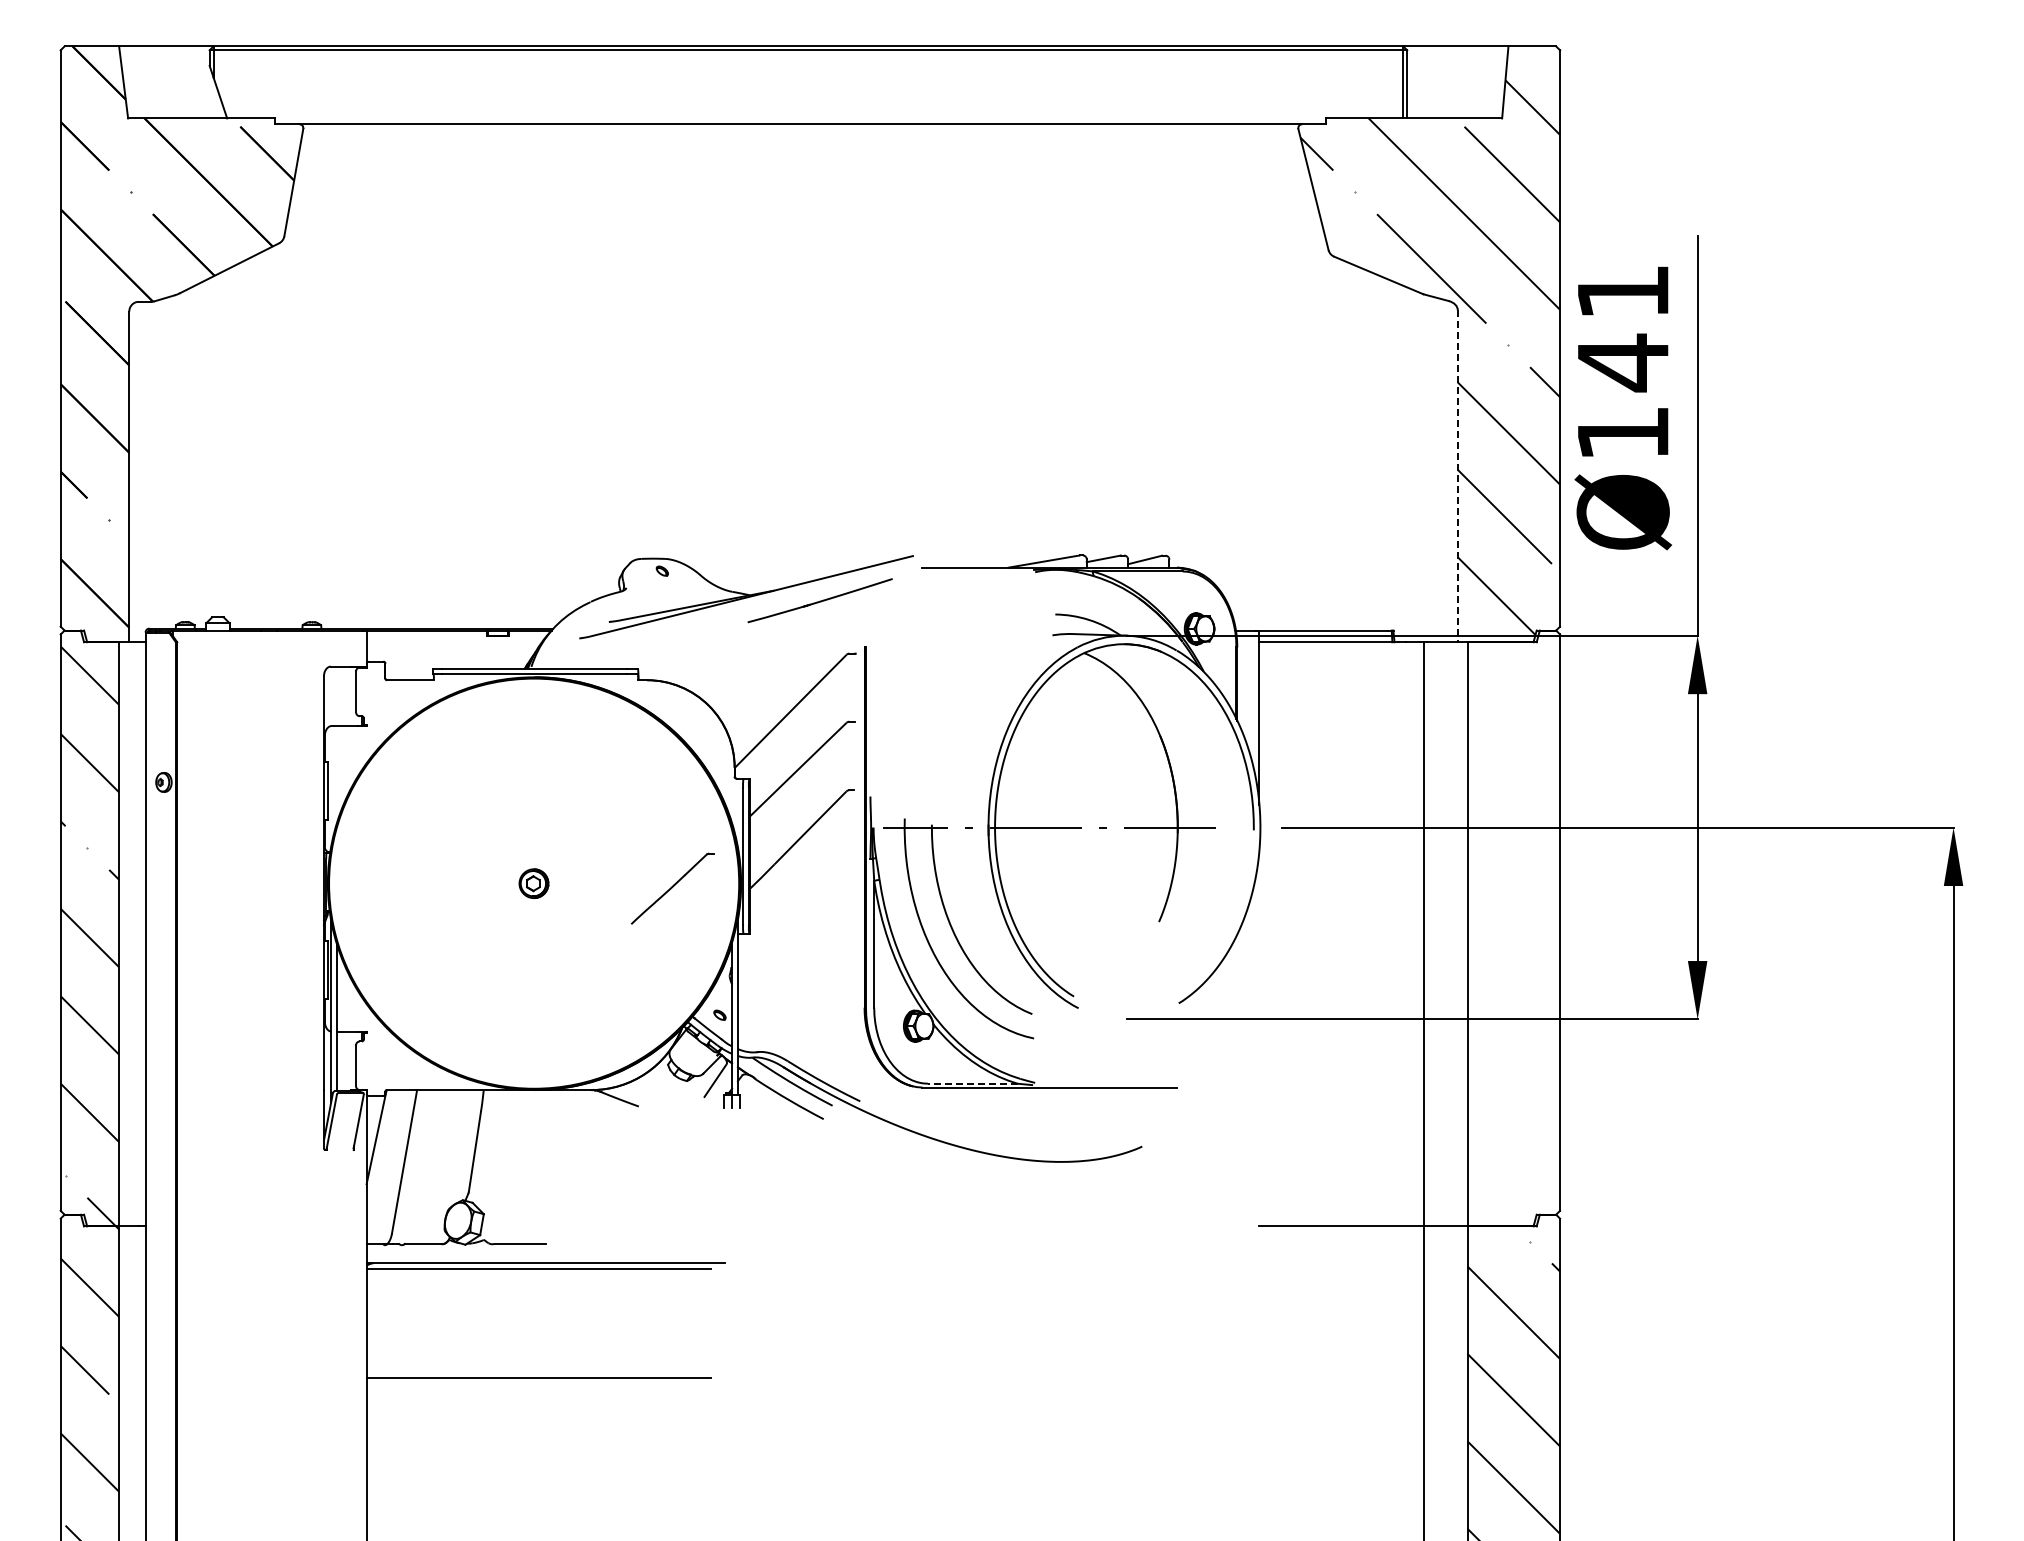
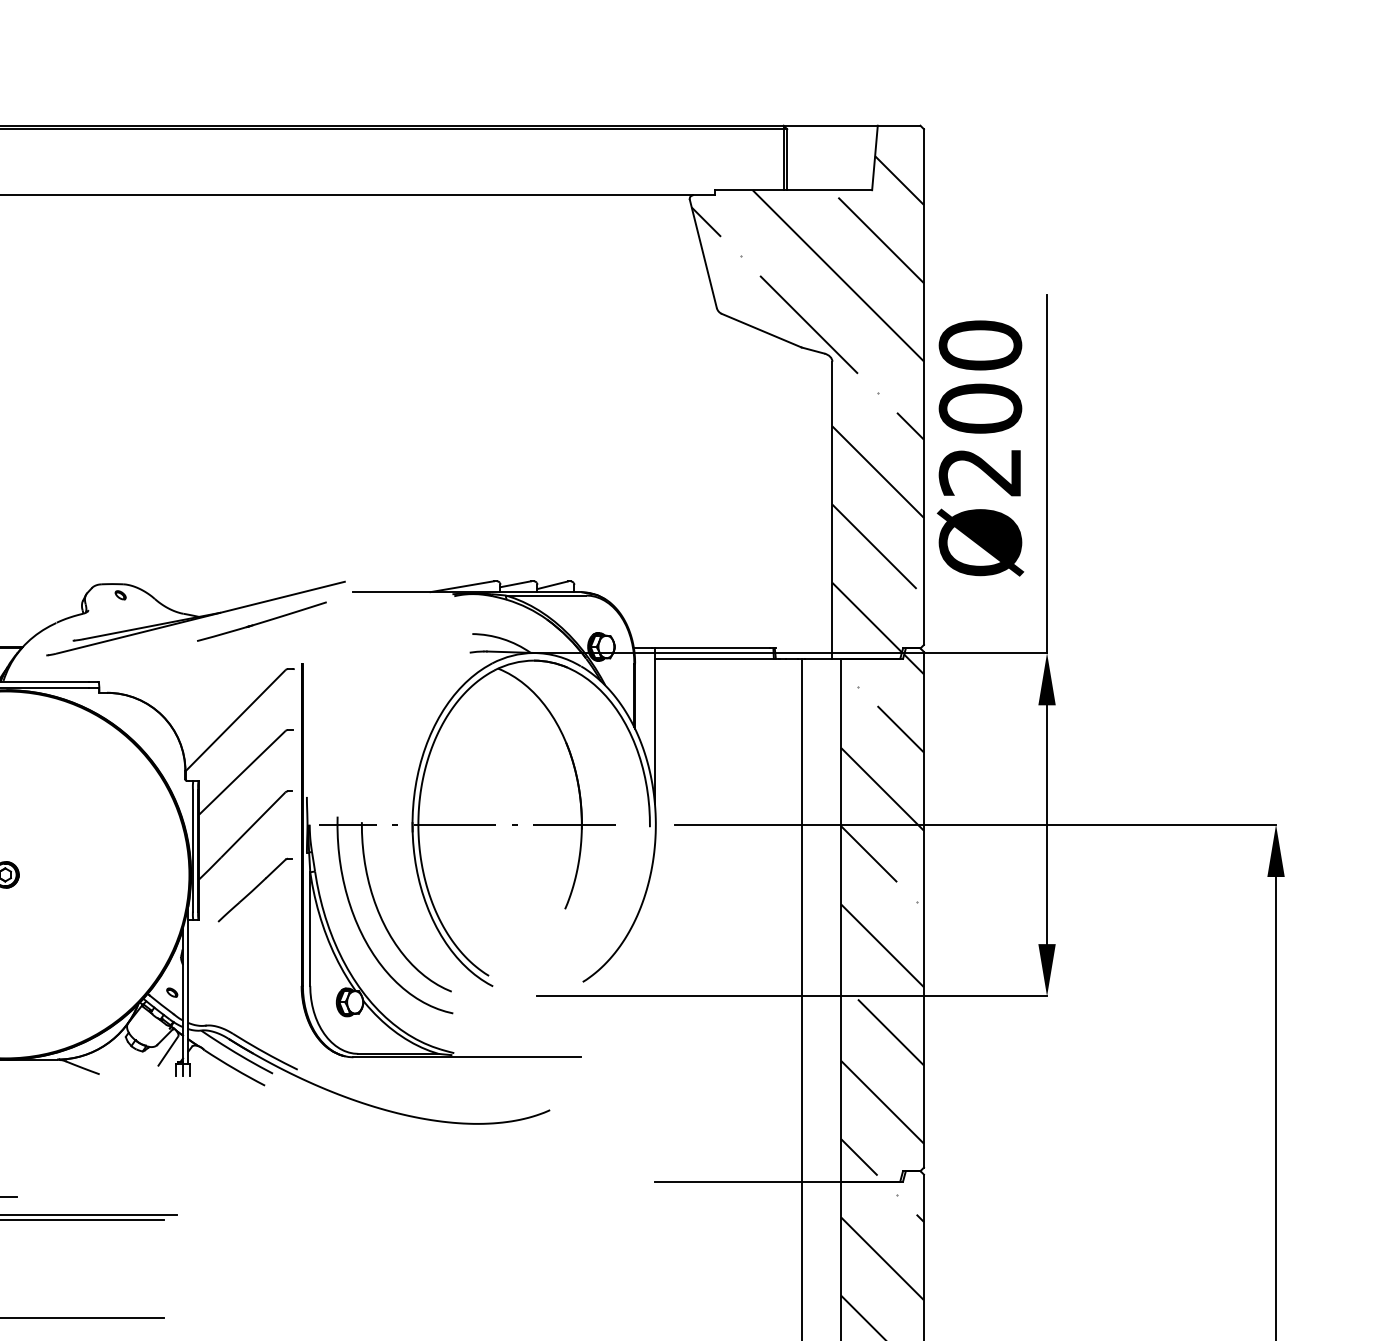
text: (1622, 362) -> (979, 408), Ø141 -> Ø200
line: (1457, 476) -> (832, 510), dashed -> solid
part: (672, 888) -> (255, 889), moved
hatch: (1513, 928) -> (882, 915), added
line: (972, 1083) -> (398, 1053), dashed -> solid

